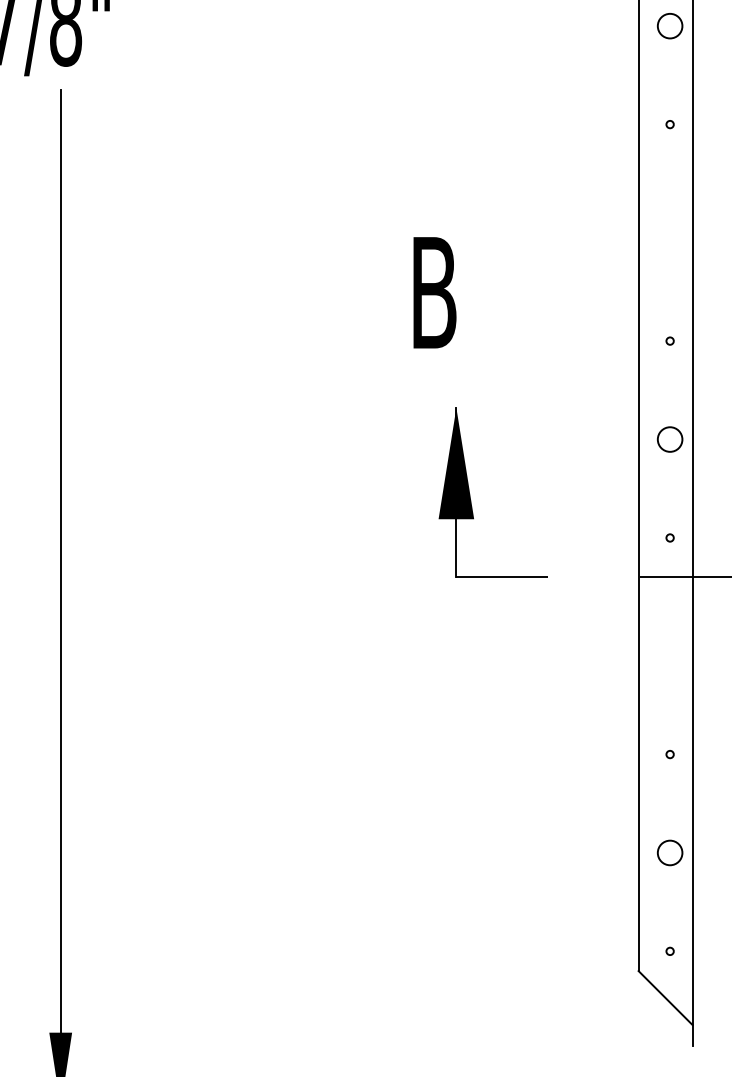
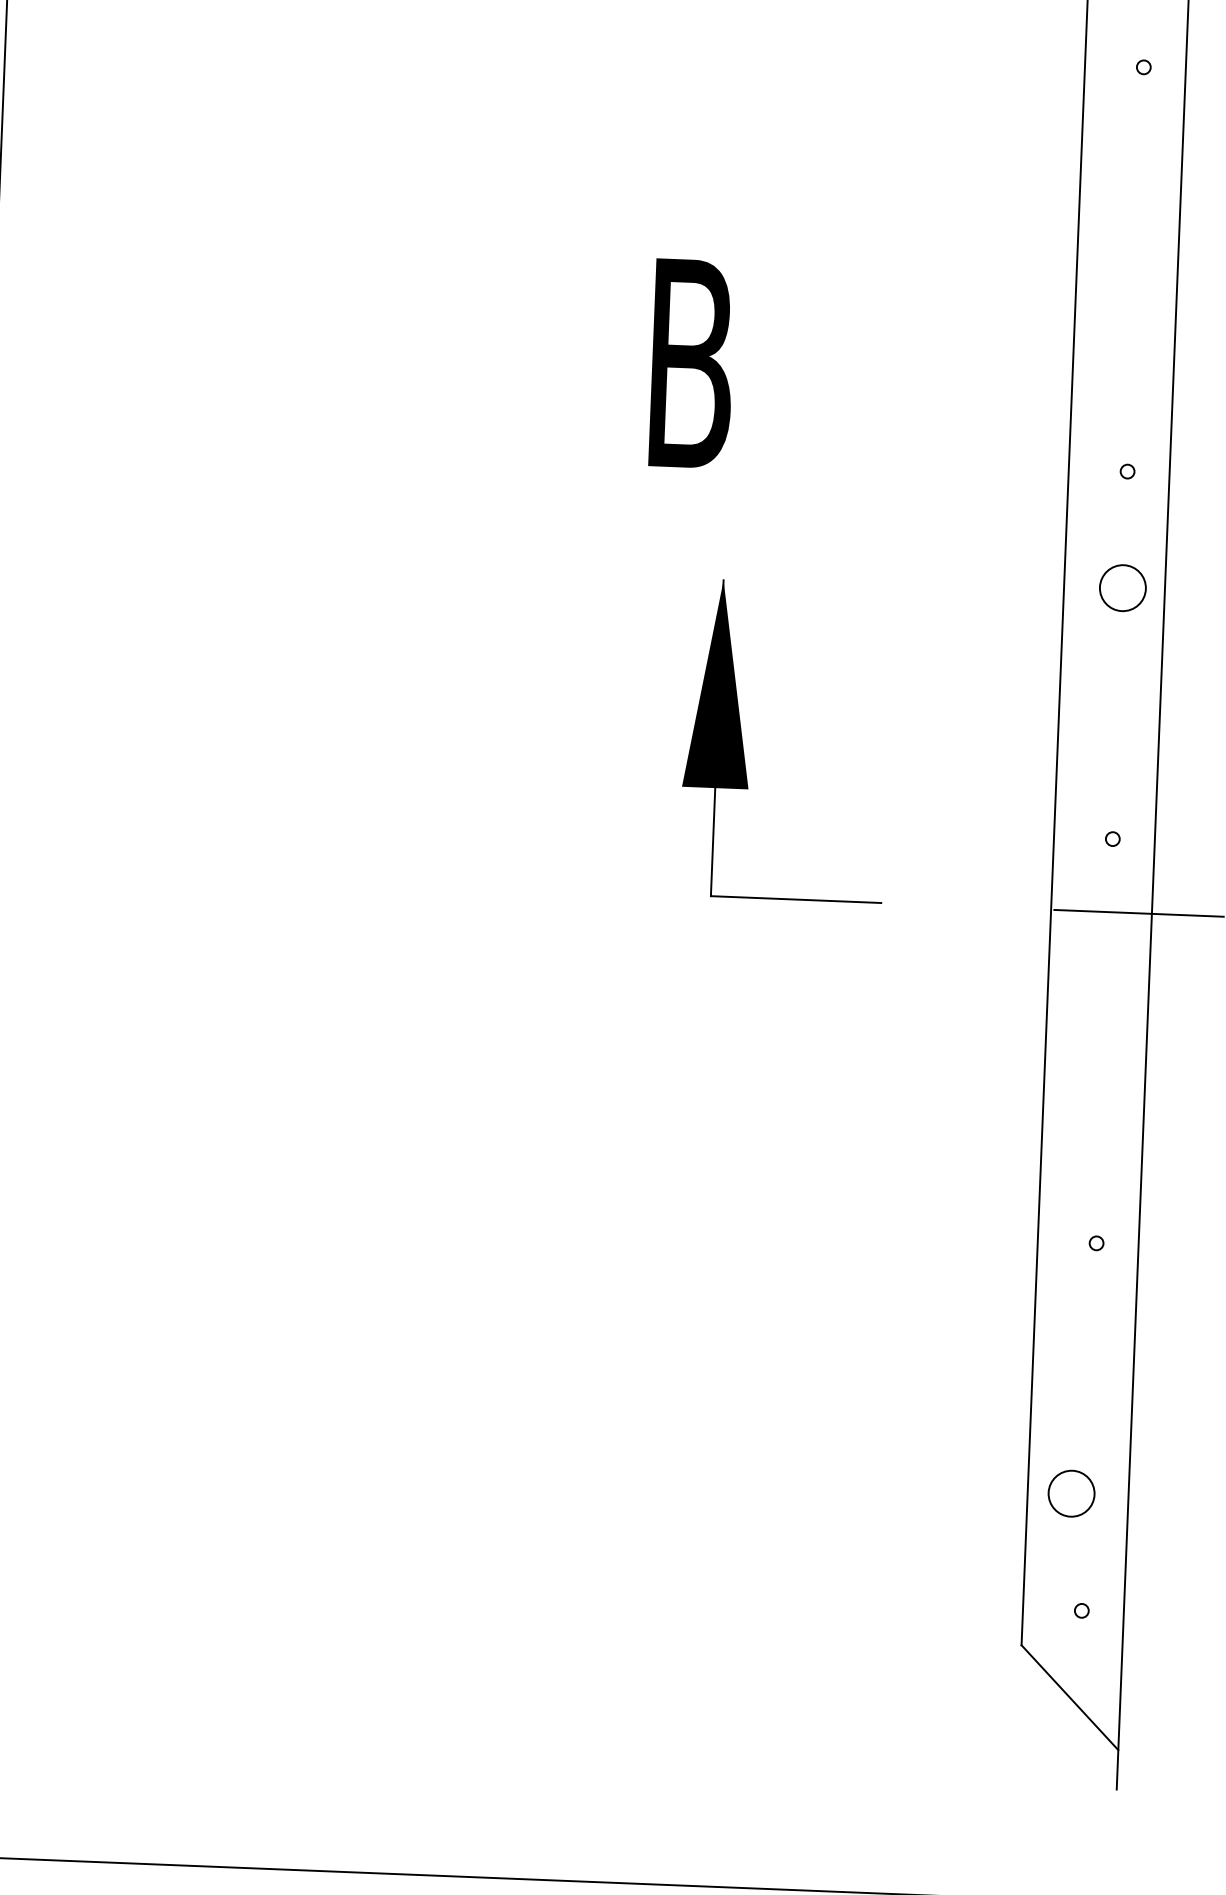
circle: (669, 439) -> (1121, 588), moved
circle: (670, 852) -> (1072, 1492), moved

